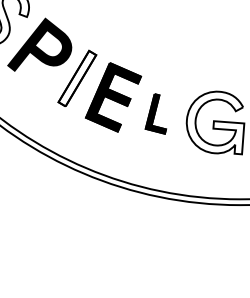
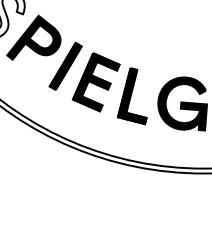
fill: (77, 77) -> (65, 65), added
part: (155, 114) -> (131, 96), size x1.67
fill: (215, 122) -> (182, 103), added

